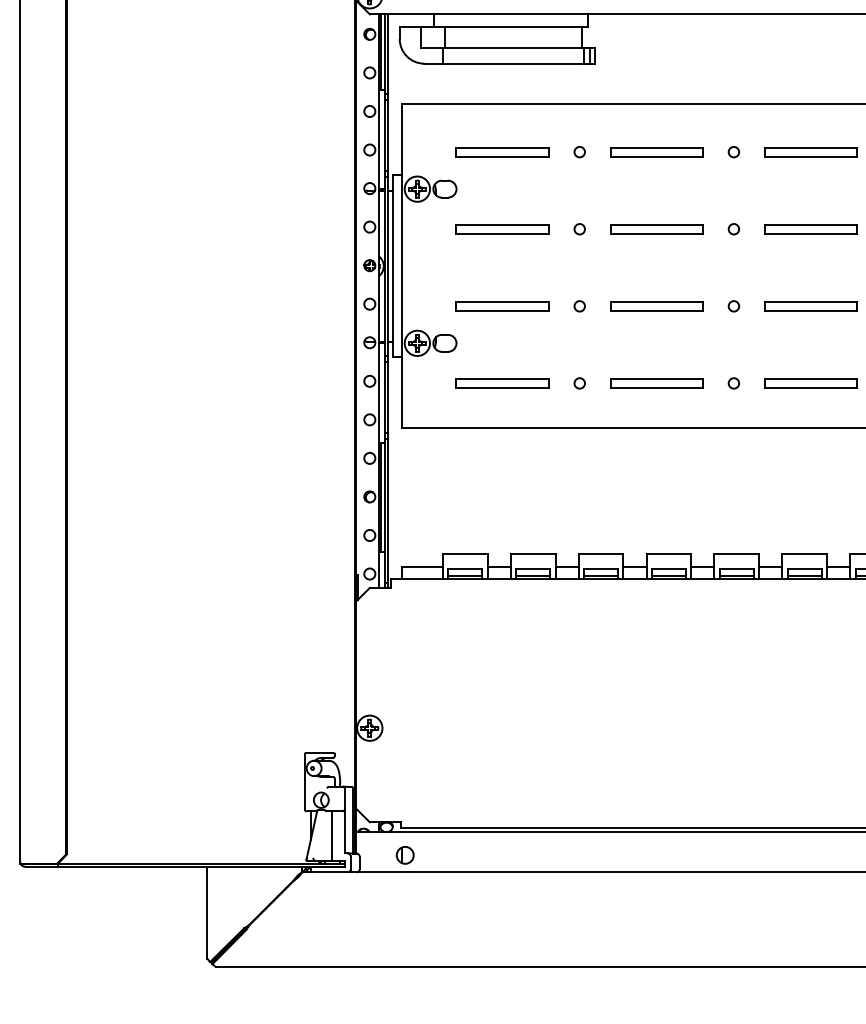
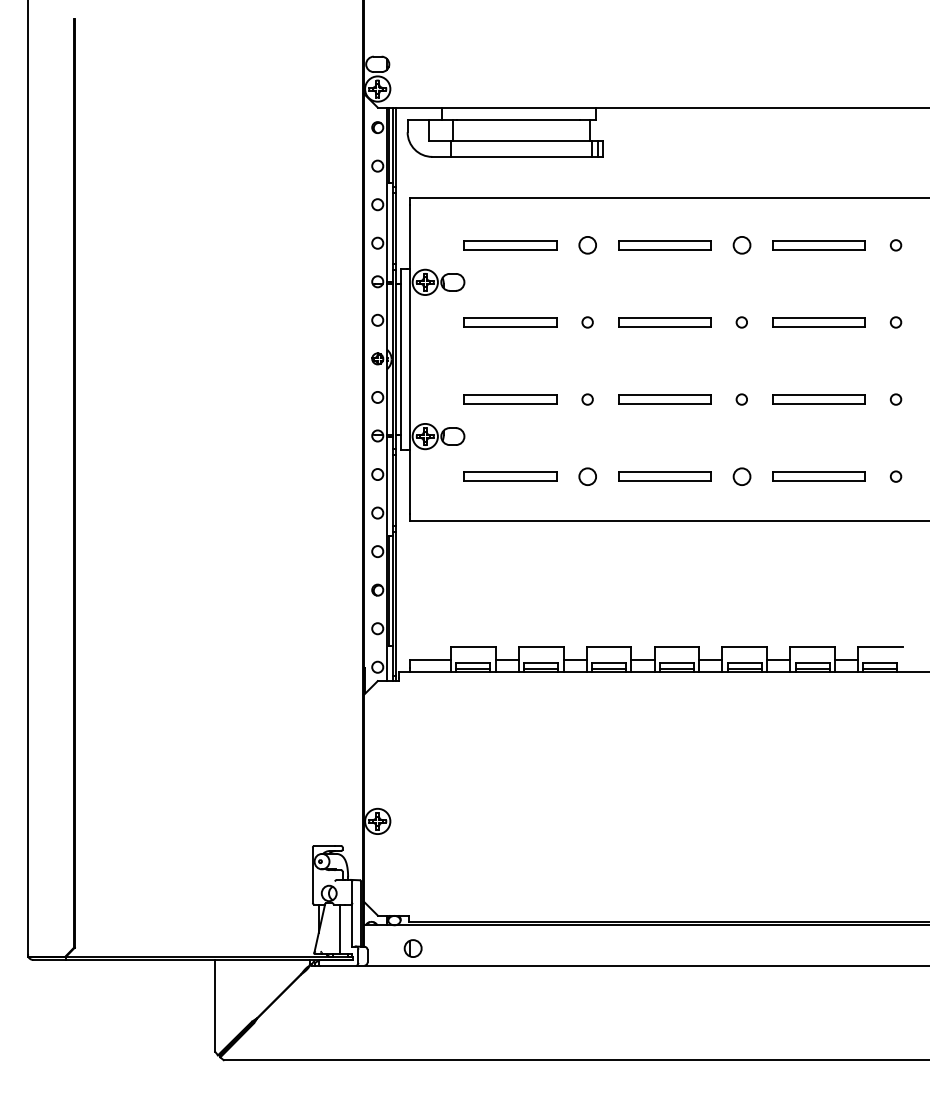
circle: (579, 152) -> (587, 245), size x1.6
circle: (733, 152) -> (741, 245), size x1.6
circle: (579, 383) -> (587, 476), size x1.6
circle: (733, 383) -> (741, 476), size x1.6

